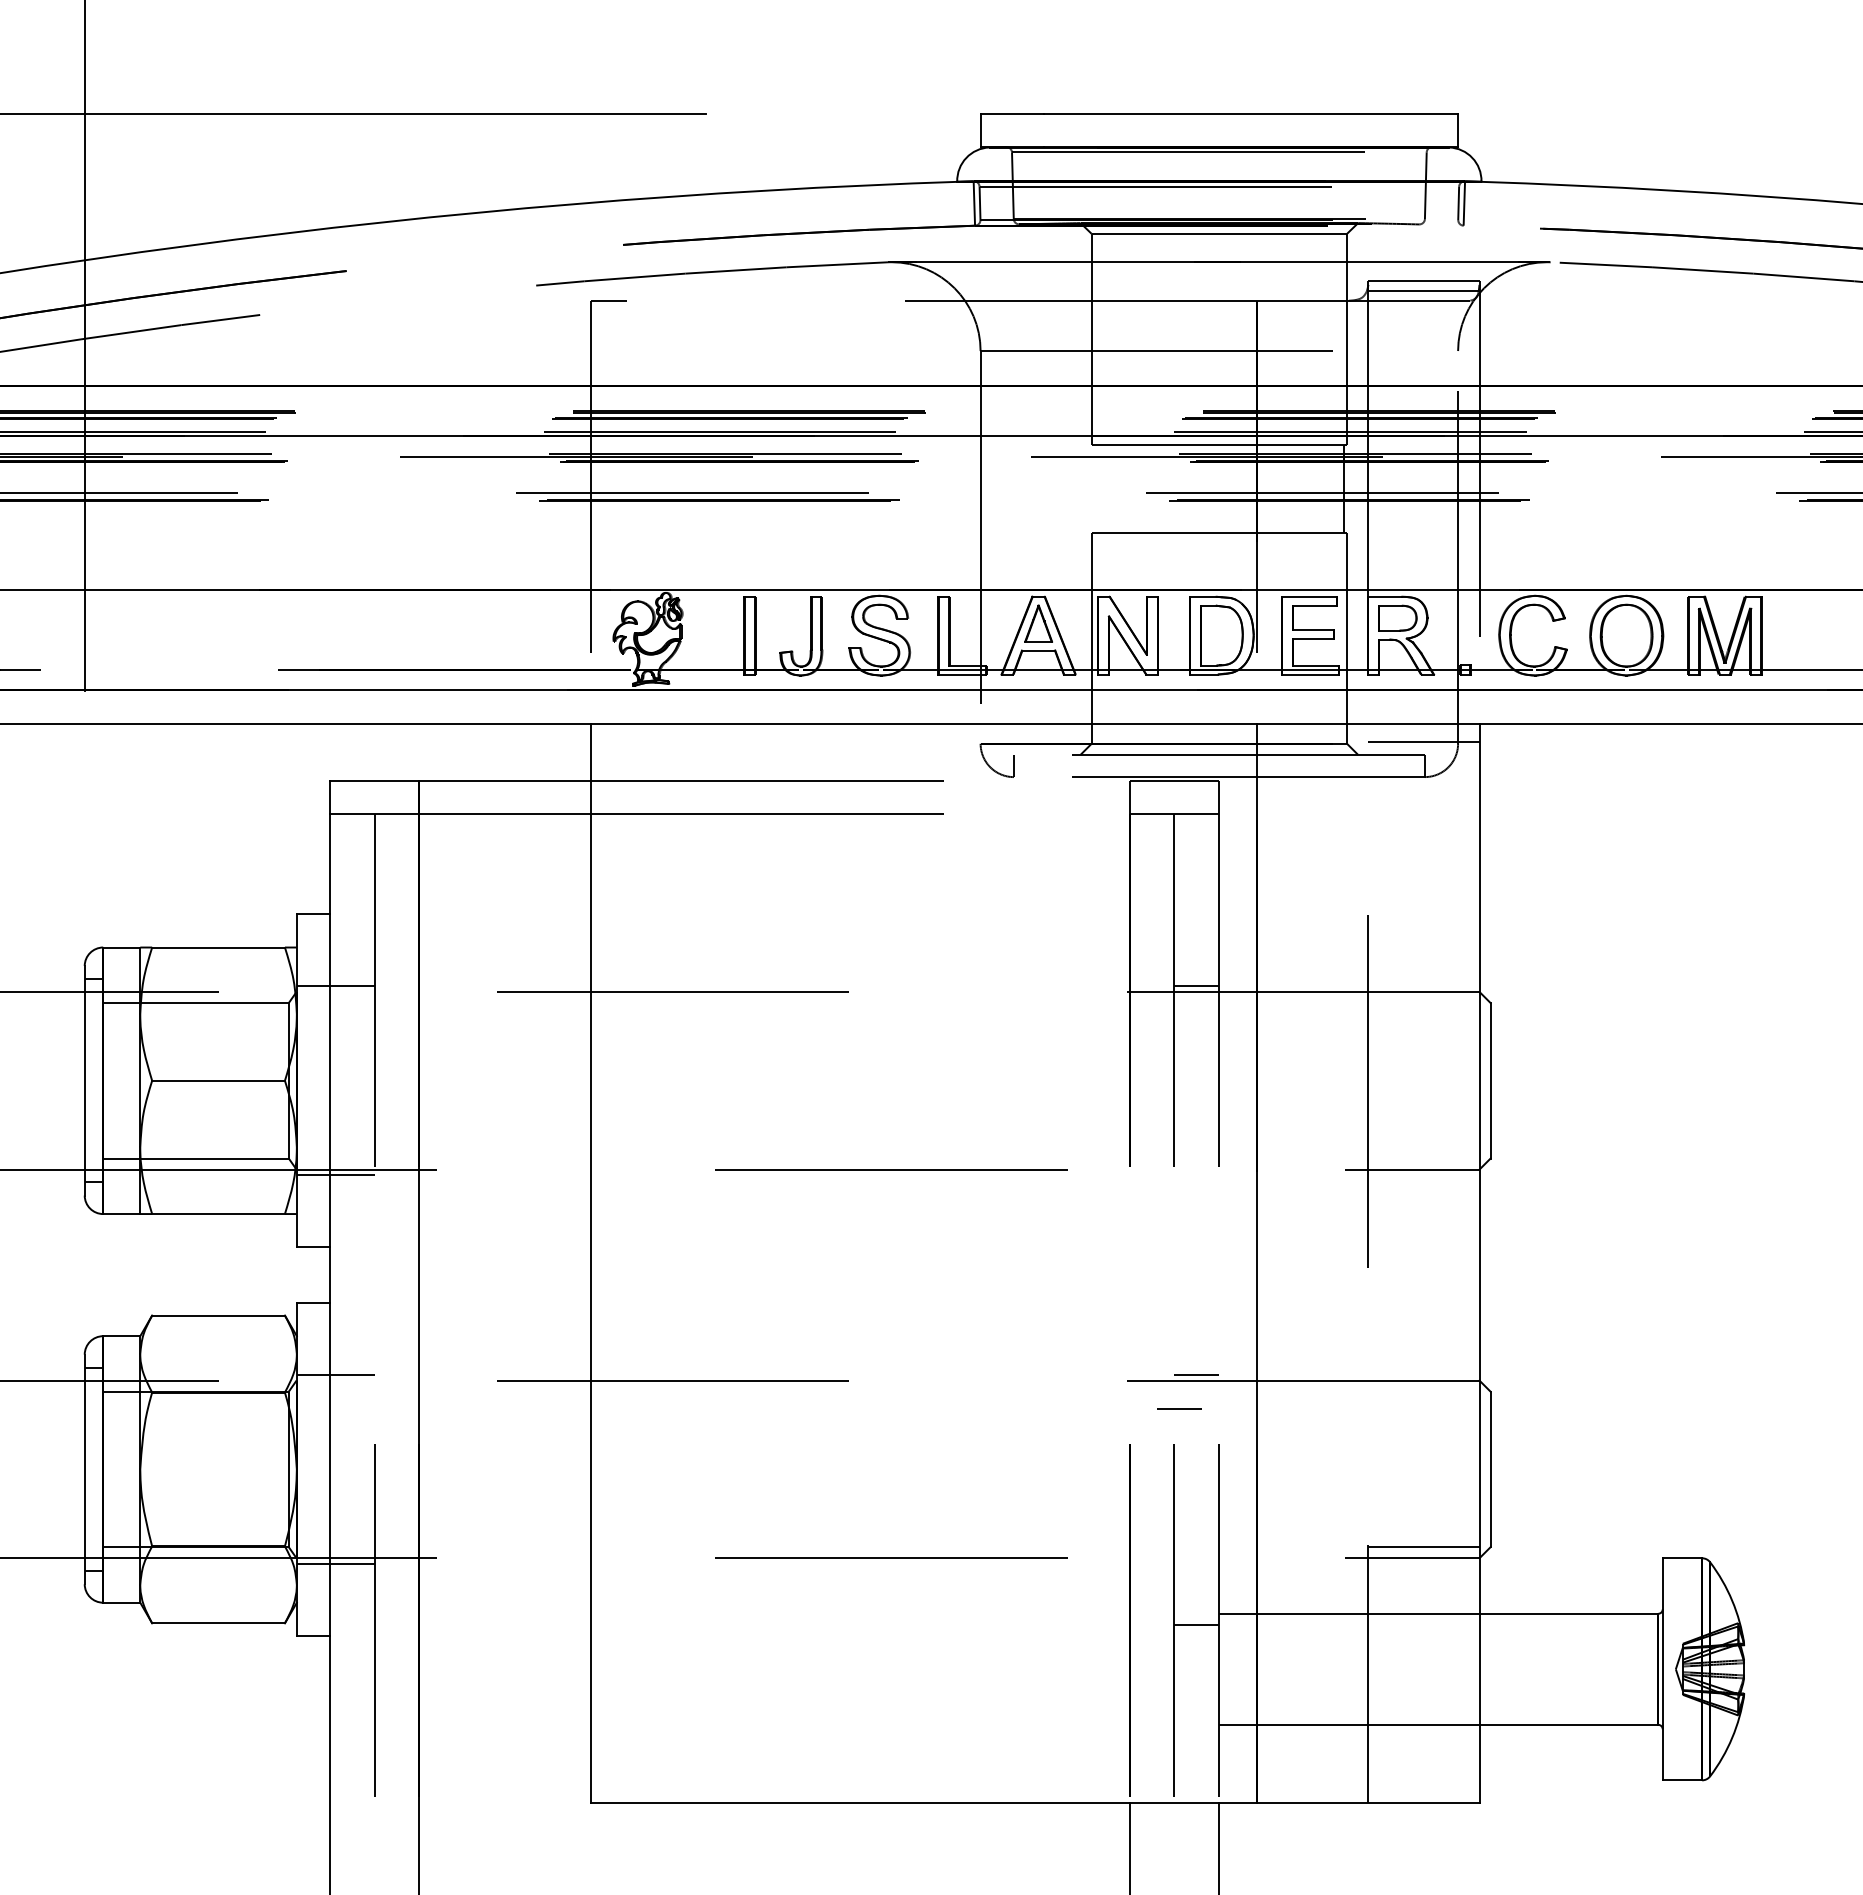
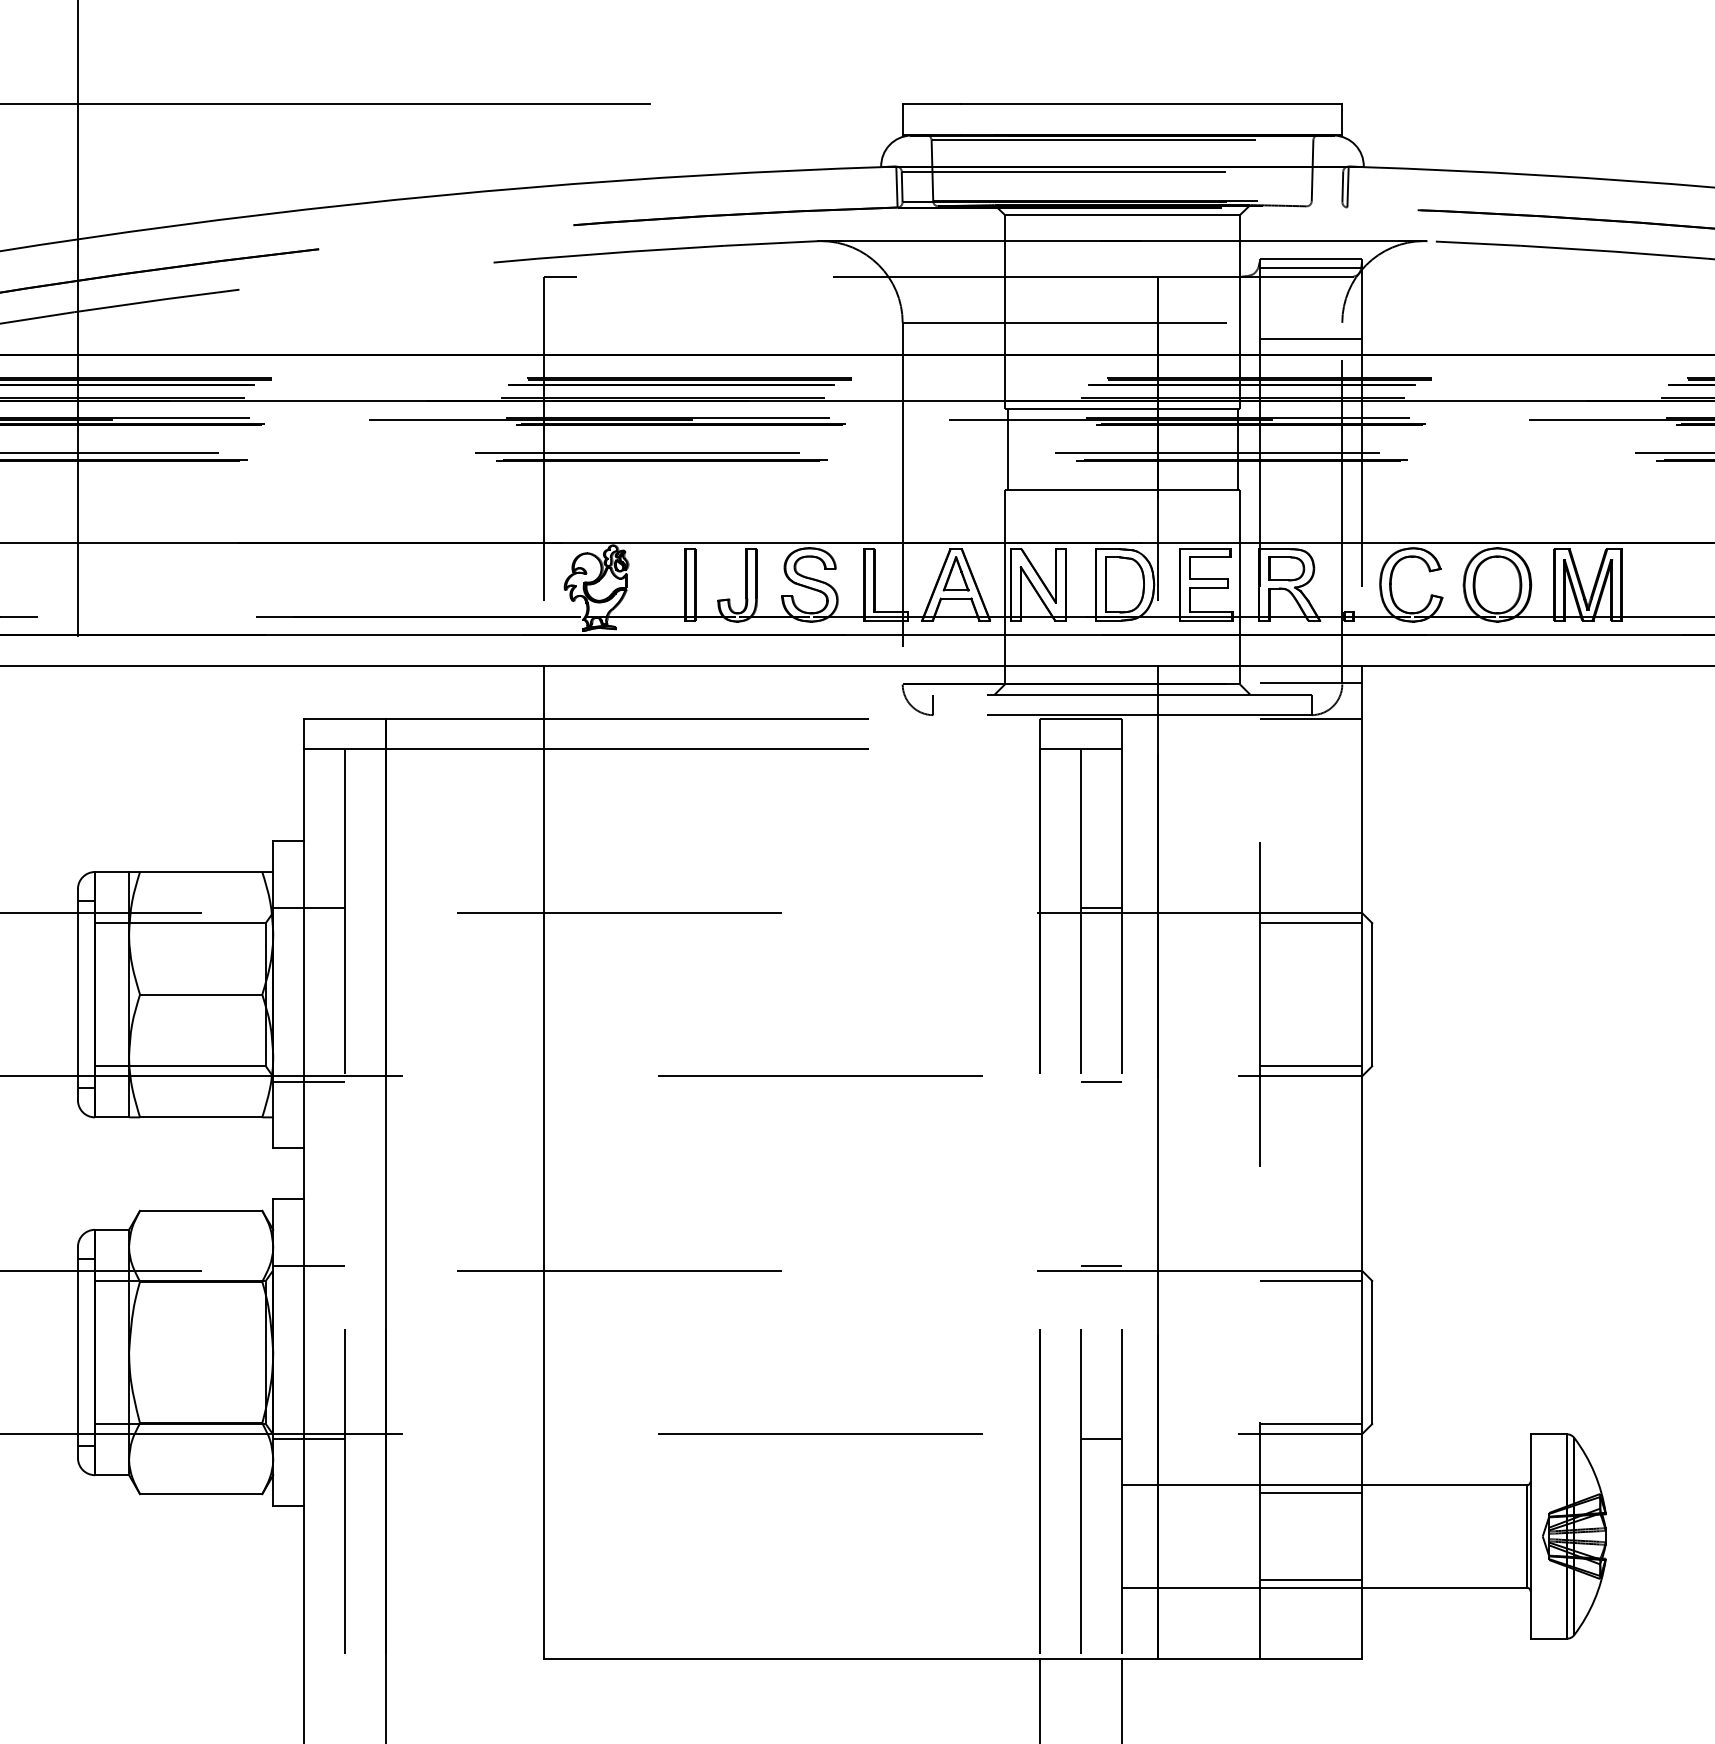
line: (1423, 369) -> (1310, 339), added
line: (1094, 488) -> (1007, 449), added
line: (1423, 780) -> (1310, 718), added
line: (1423, 1003) -> (1310, 923), added
line: (1423, 1158) -> (1310, 1066), added
line: (1423, 1391) -> (1310, 1280), added
line: (1179, 1408) -> (1101, 1080), moved
line: (1423, 1622) -> (1310, 1493), added
line: (1196, 1624) -> (1101, 1439), moved
line: (1423, 1716) -> (1310, 1579), added

